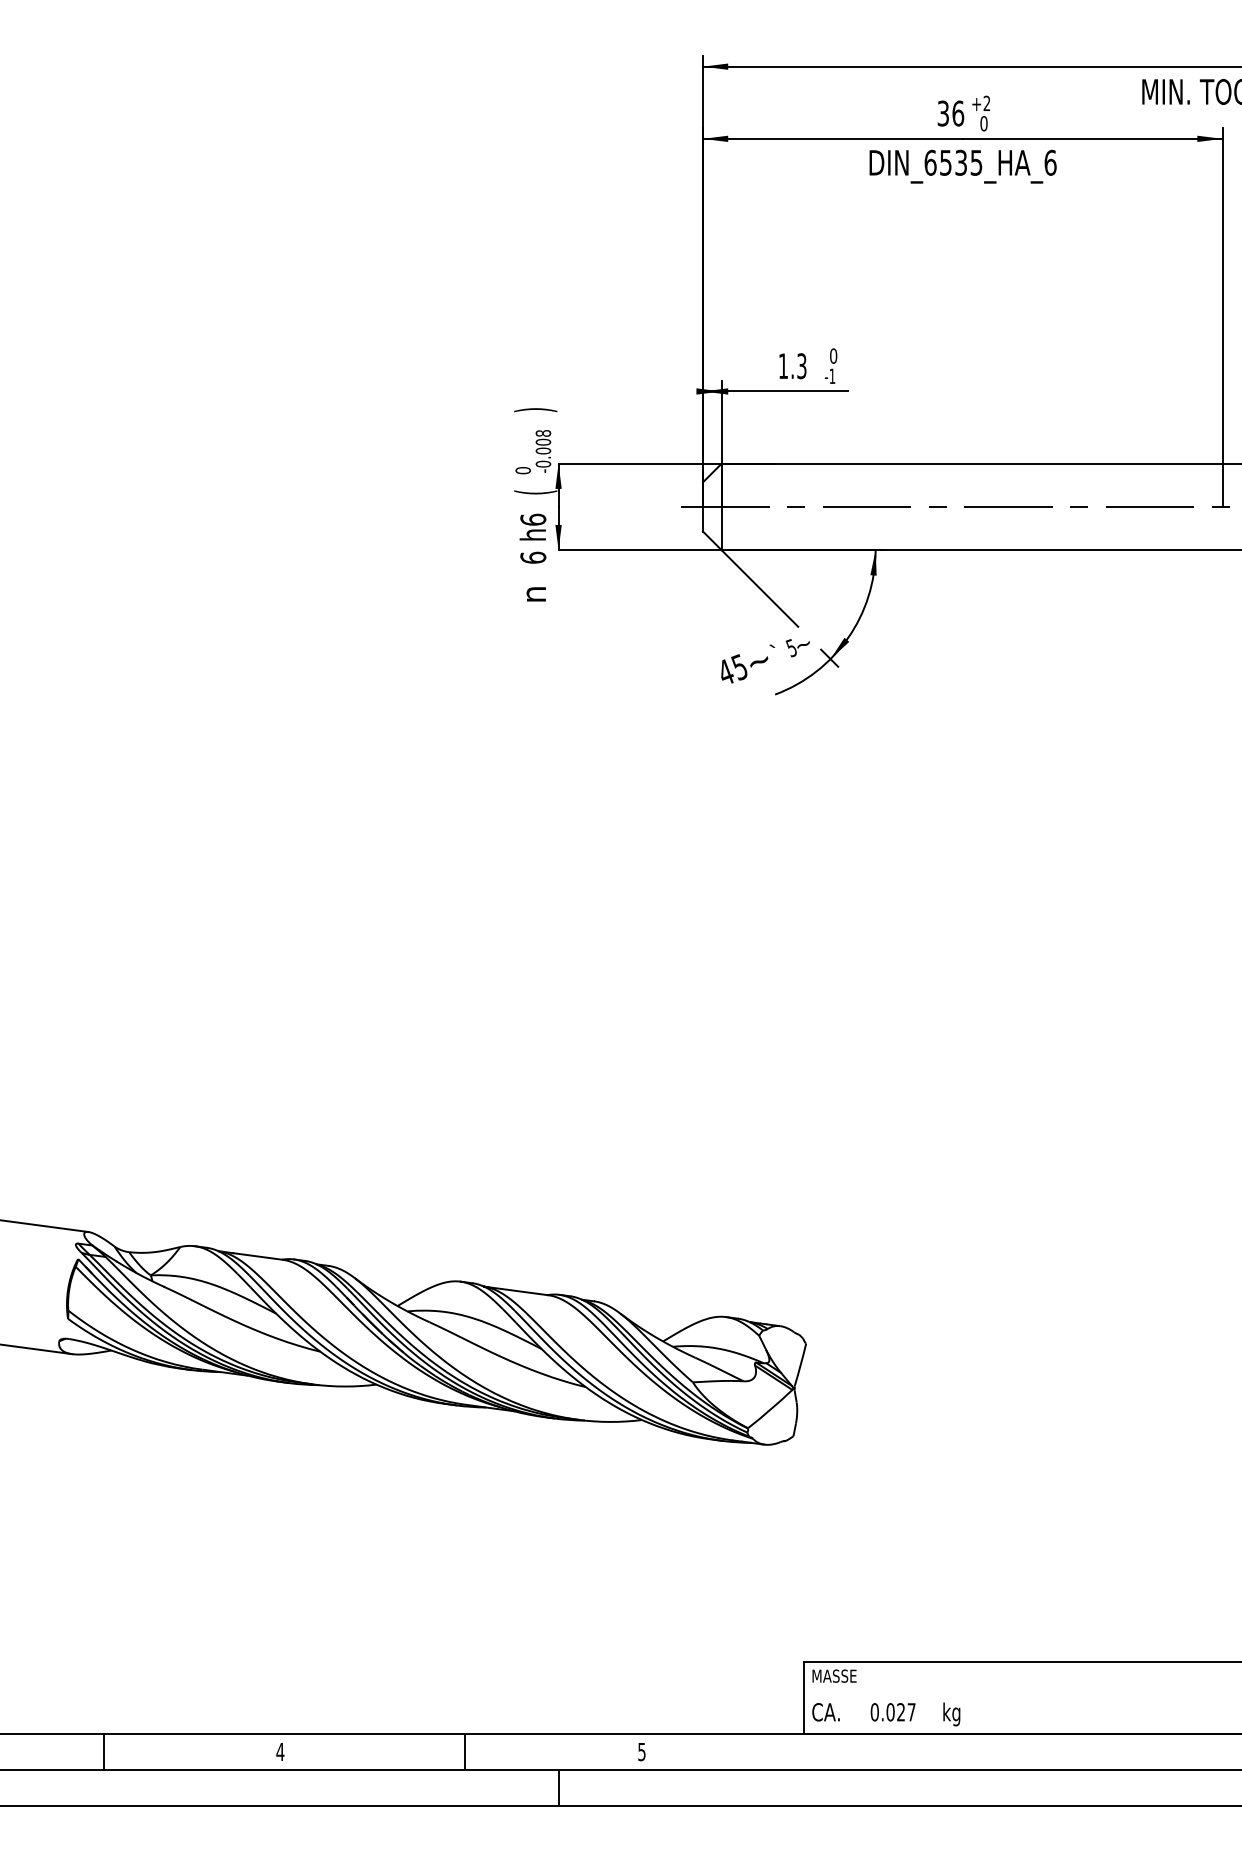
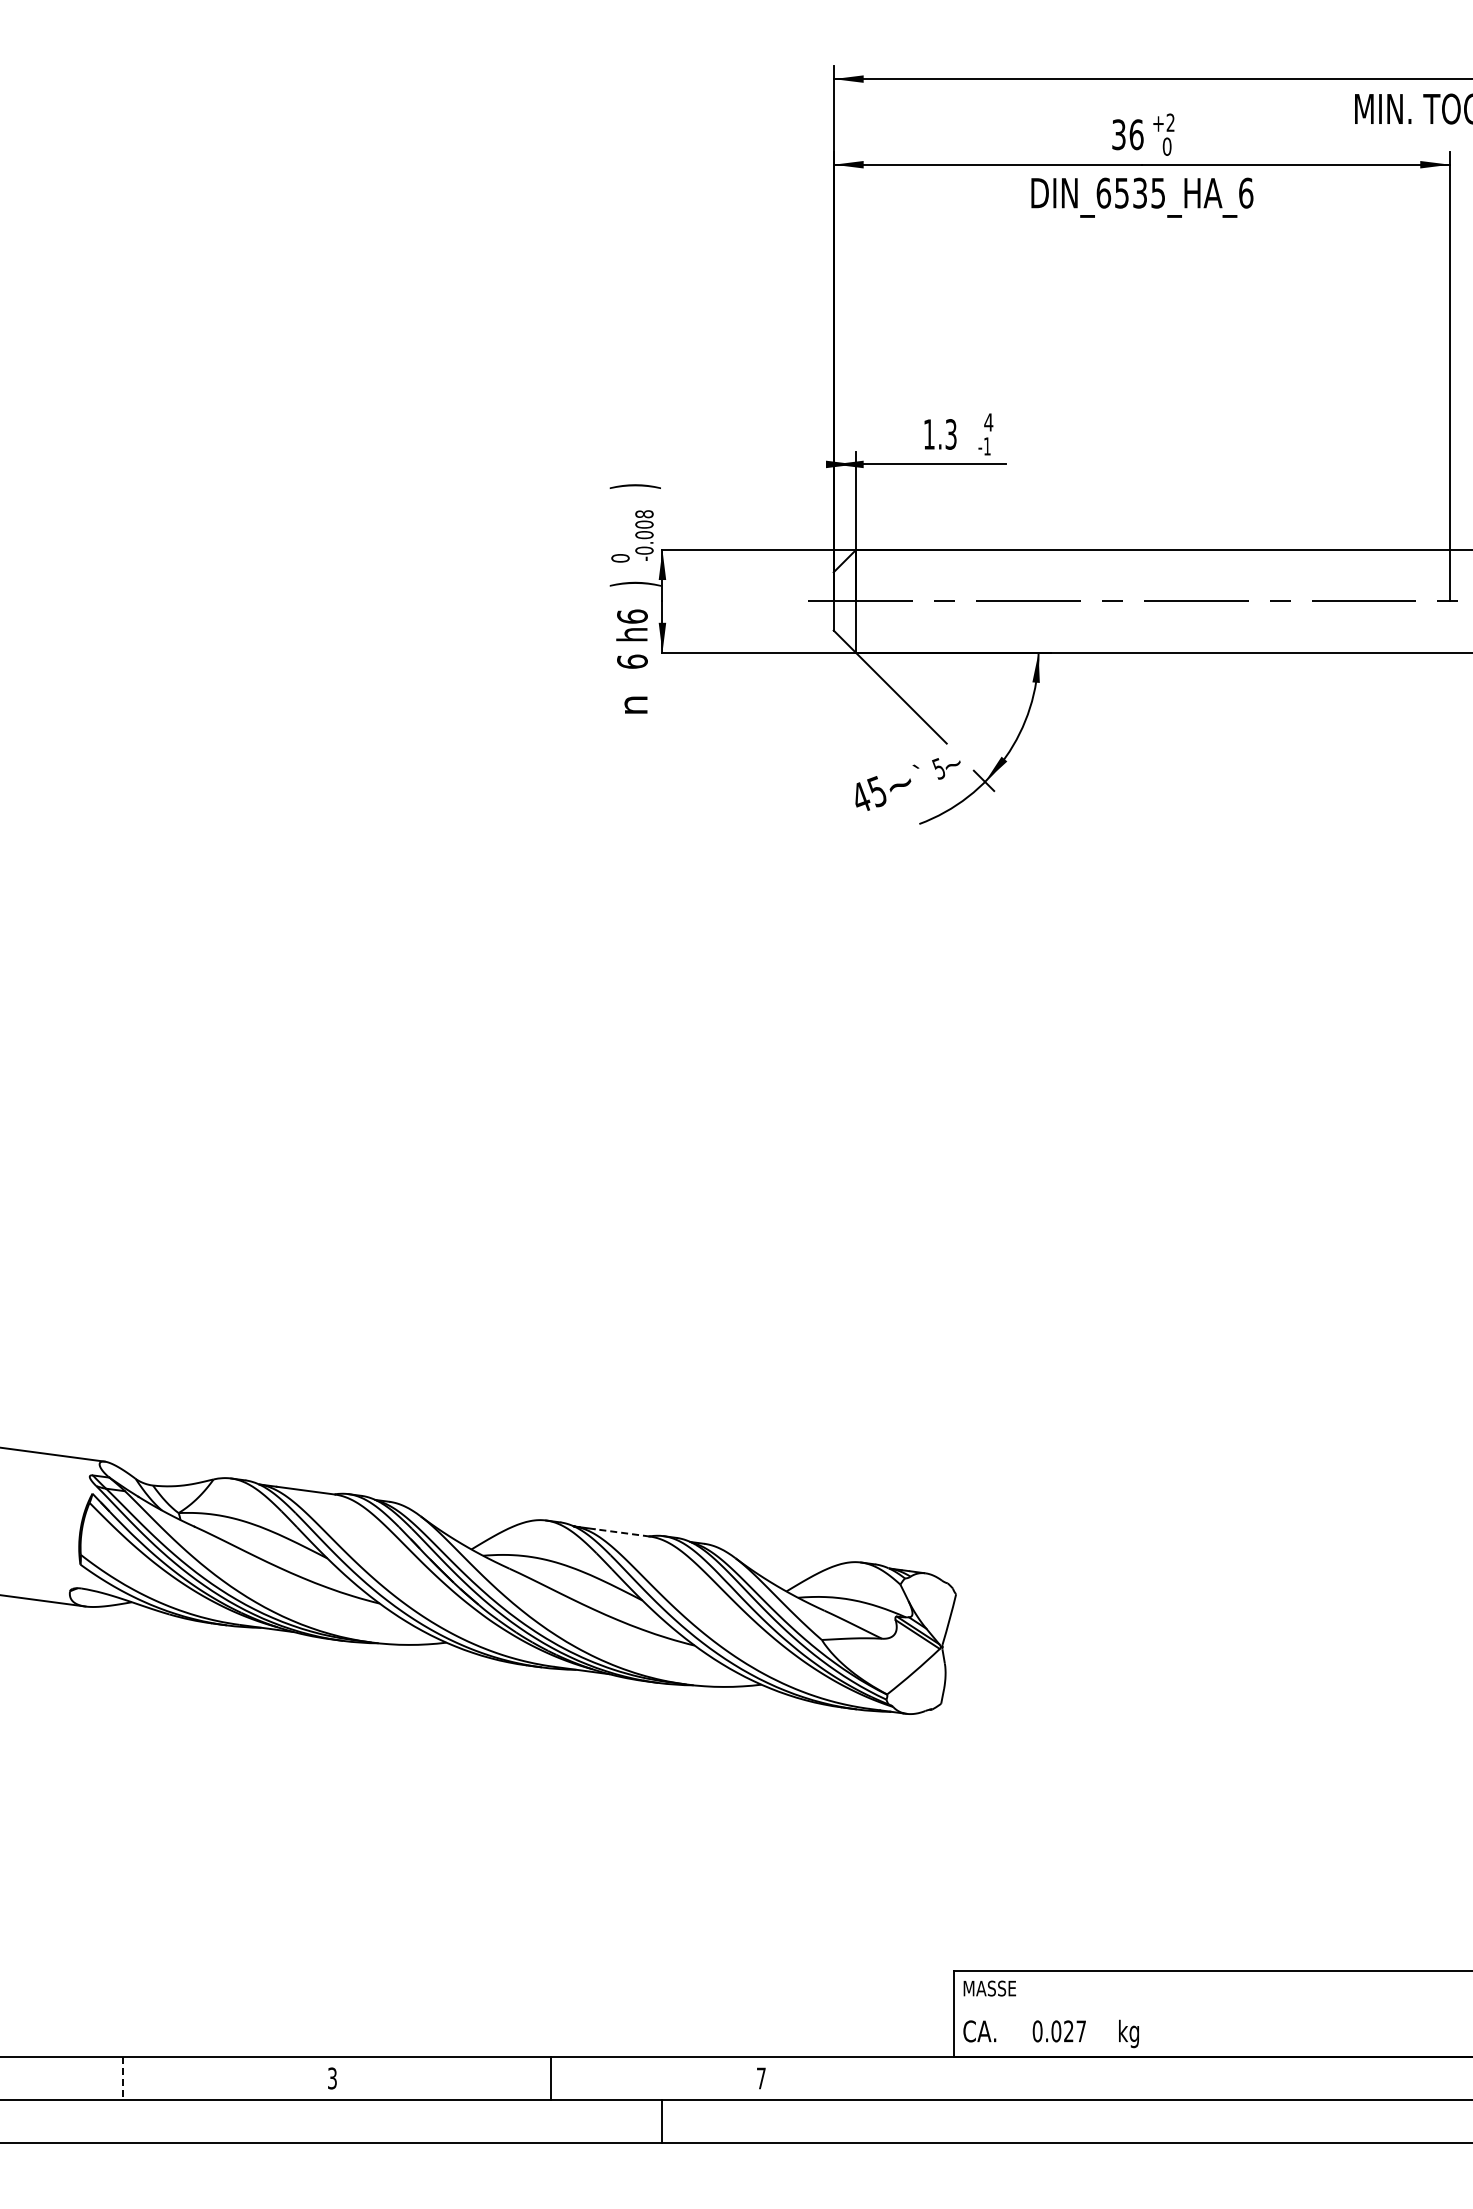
text: (833, 356) -> (988, 422), 0 -> 4
text: (535, 491) -> (634, 583), ( -> )
line: (524, 1291) -> (622, 1532), solid -> dashed
text: (280, 1751) -> (332, 2078), 4 -> 3
text: (642, 1751) -> (761, 2078), 5 -> 7
line: (104, 1752) -> (123, 2079), solid -> dashed

